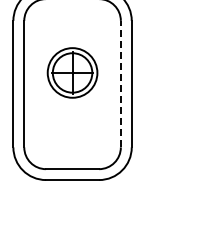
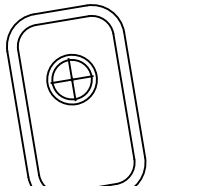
part: (72, 72) -> (71, 79), moved
line: (120, 83) -> (123, 95), dashed -> solid

